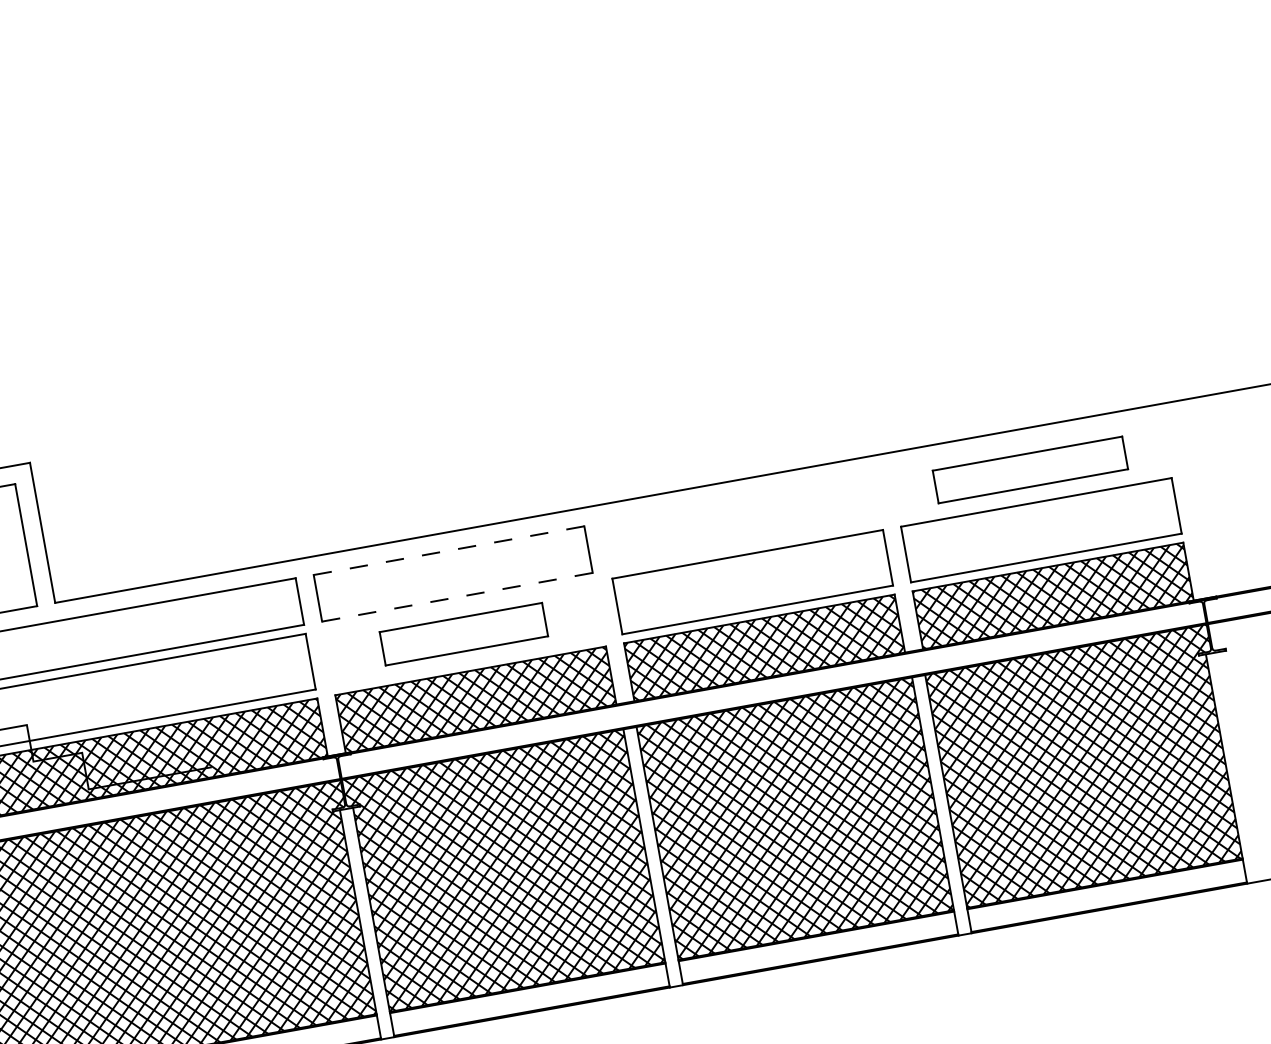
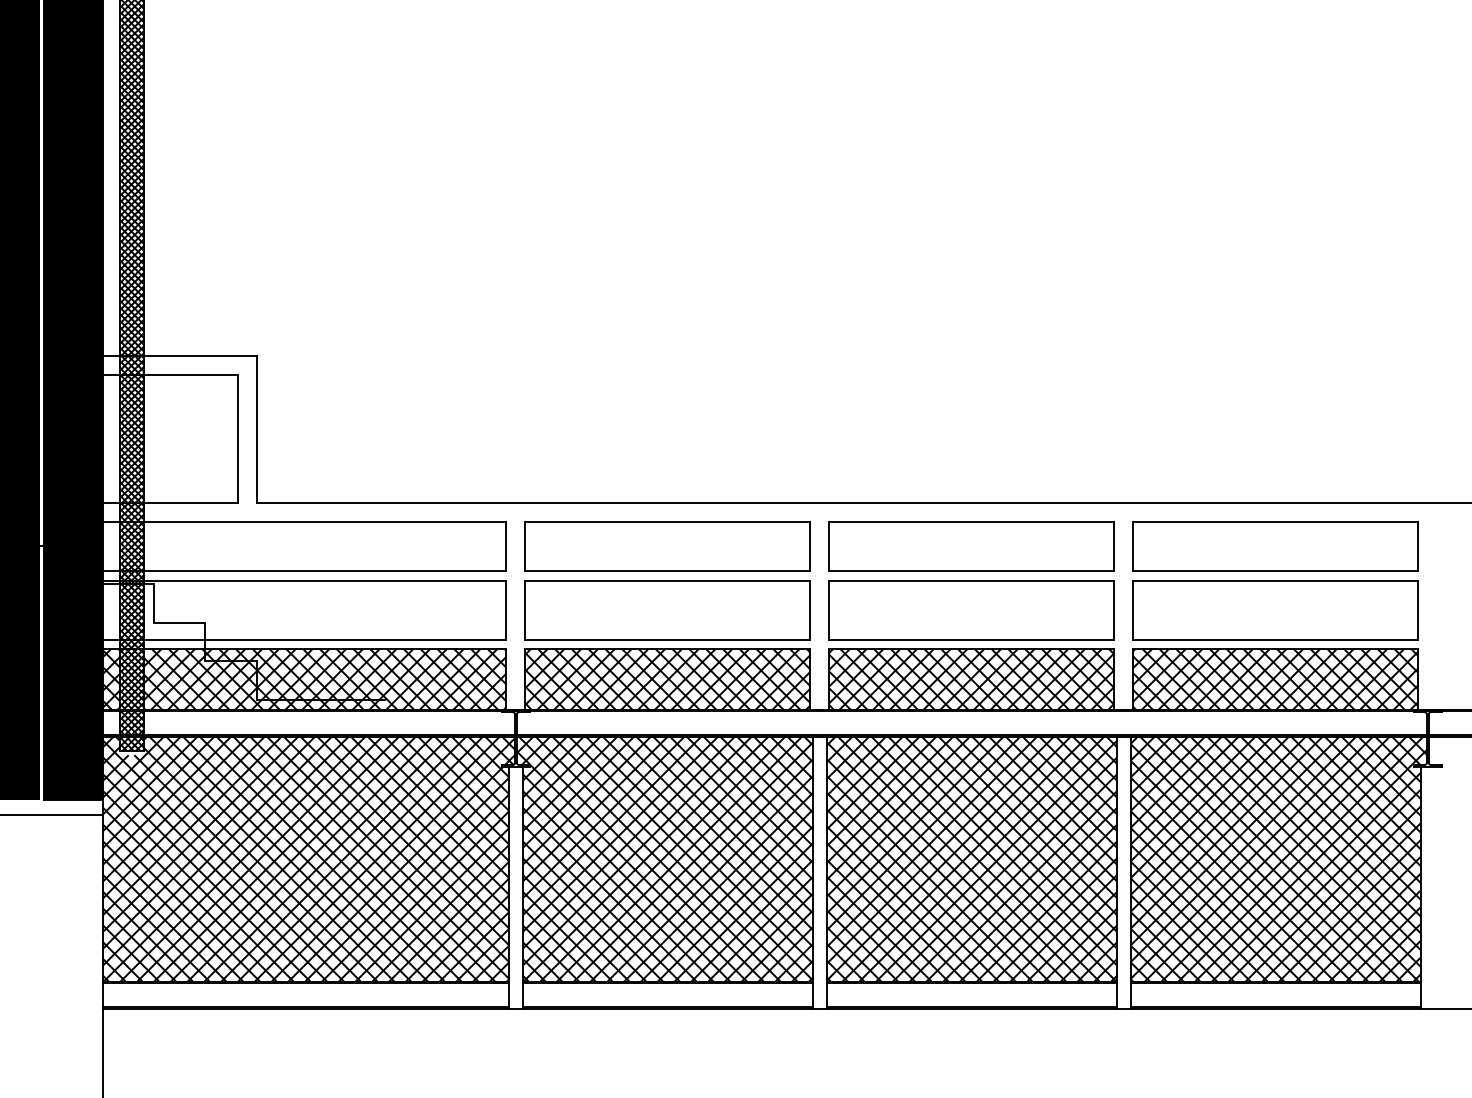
part: (1030, 469) -> (1275, 546), size x1.43
part: (741, 521) -> (971, 546), added
line: (448, 550) -> (667, 522), dashed -> solid
line: (457, 597) -> (667, 571), dashed -> solid
part: (463, 634) -> (667, 610), size x1.67

